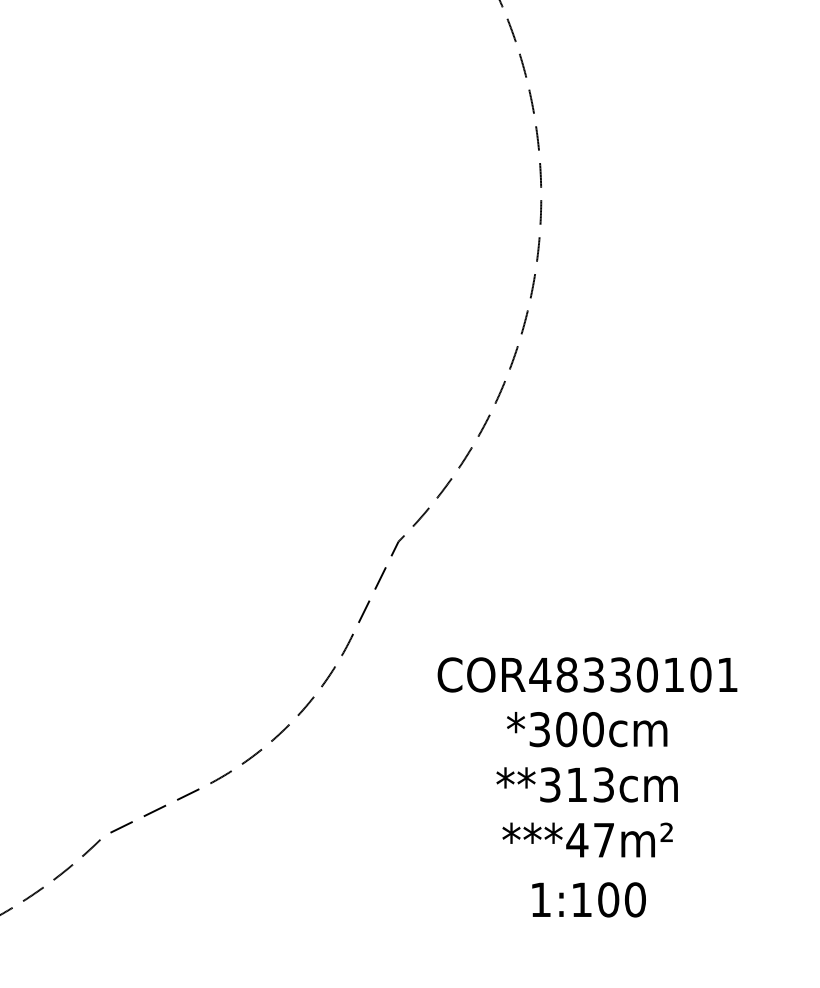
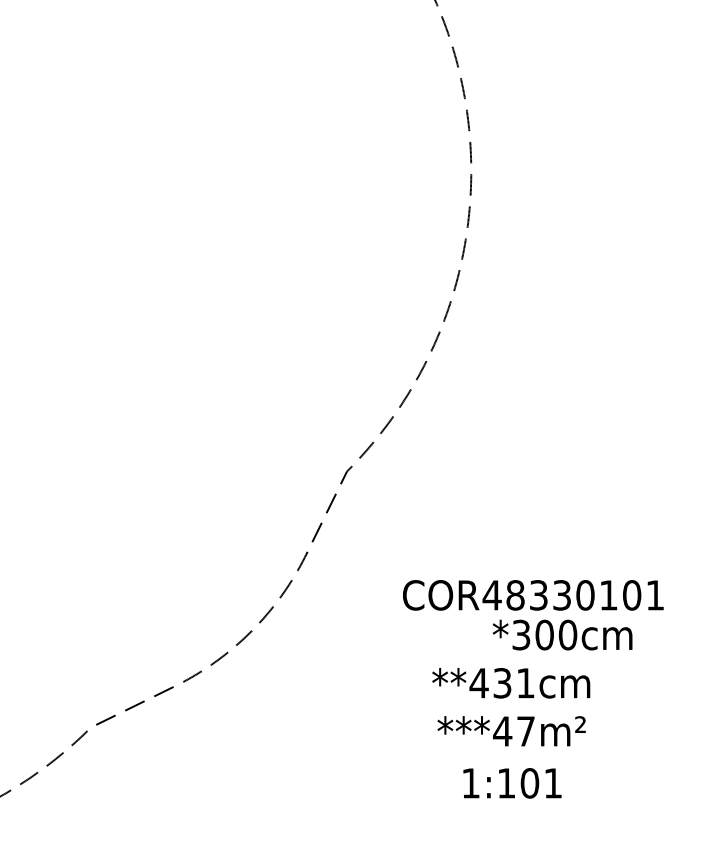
text: (587, 674) -> (533, 594), moved
text: (587, 729) -> (562, 635), moved
text: (576, 784) -> (501, 682), **313cm -> **431cm
text: (635, 899) -> (553, 783), 1:100 -> 1:101

